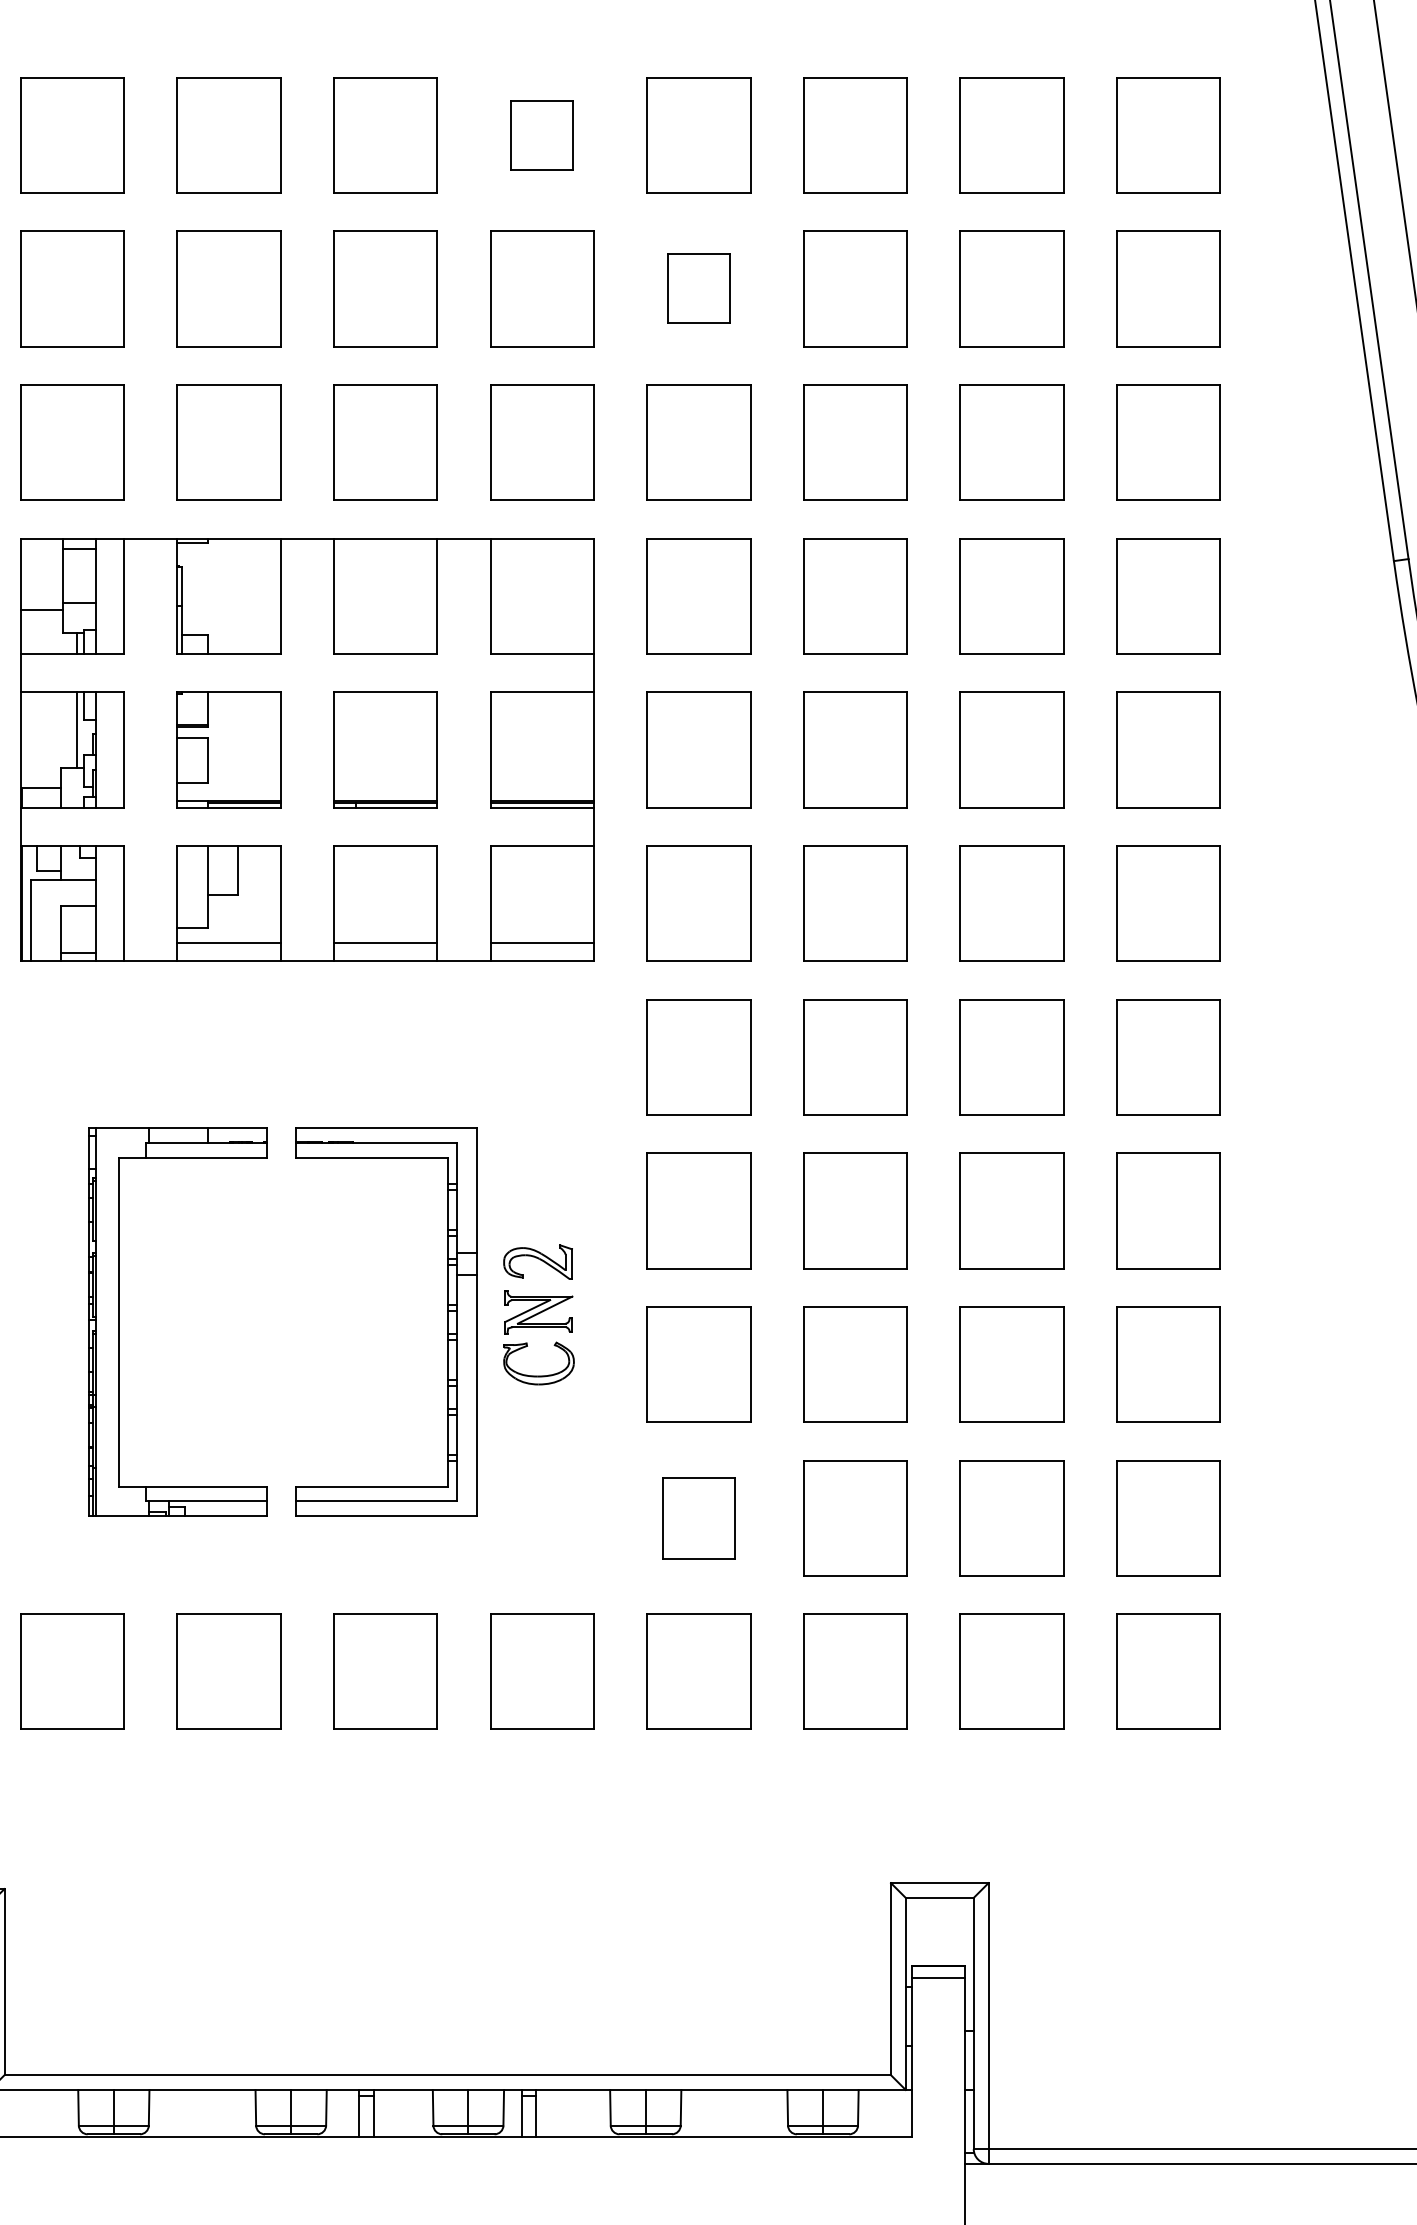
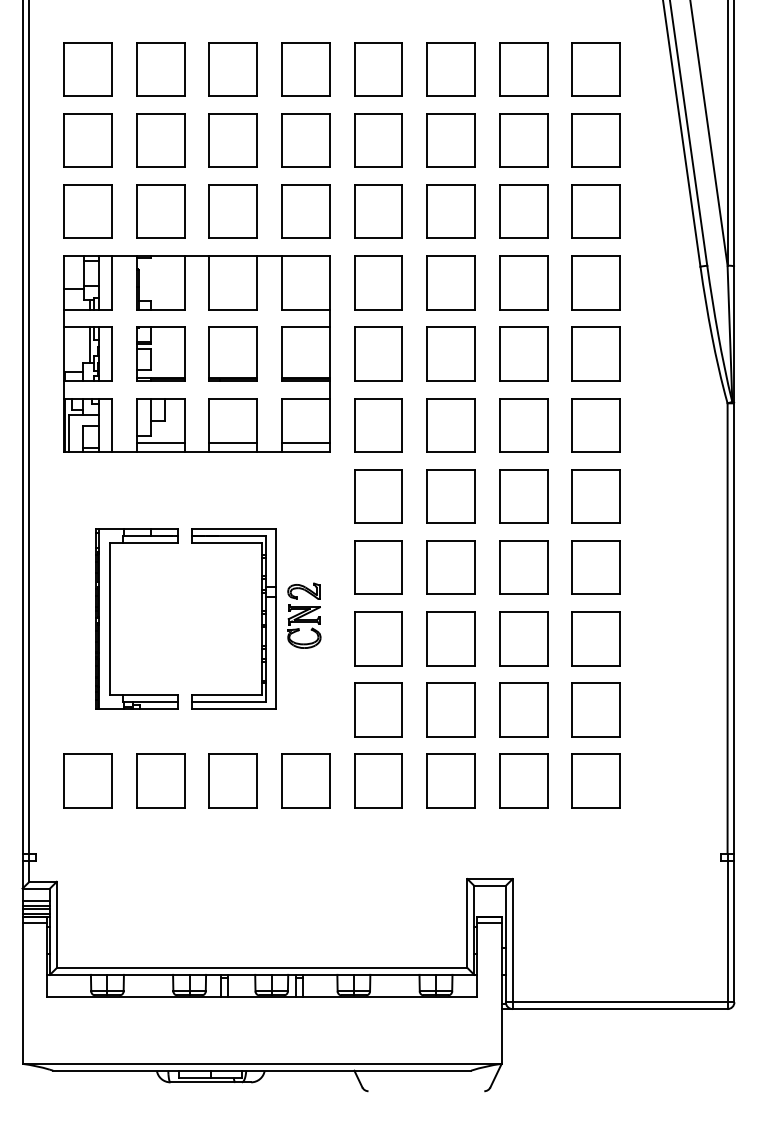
part: (541, 135) -> (305, 69), size x1.67
part: (698, 288) -> (378, 140), size x1.67
part: (698, 1517) -> (378, 709), size x1.43

